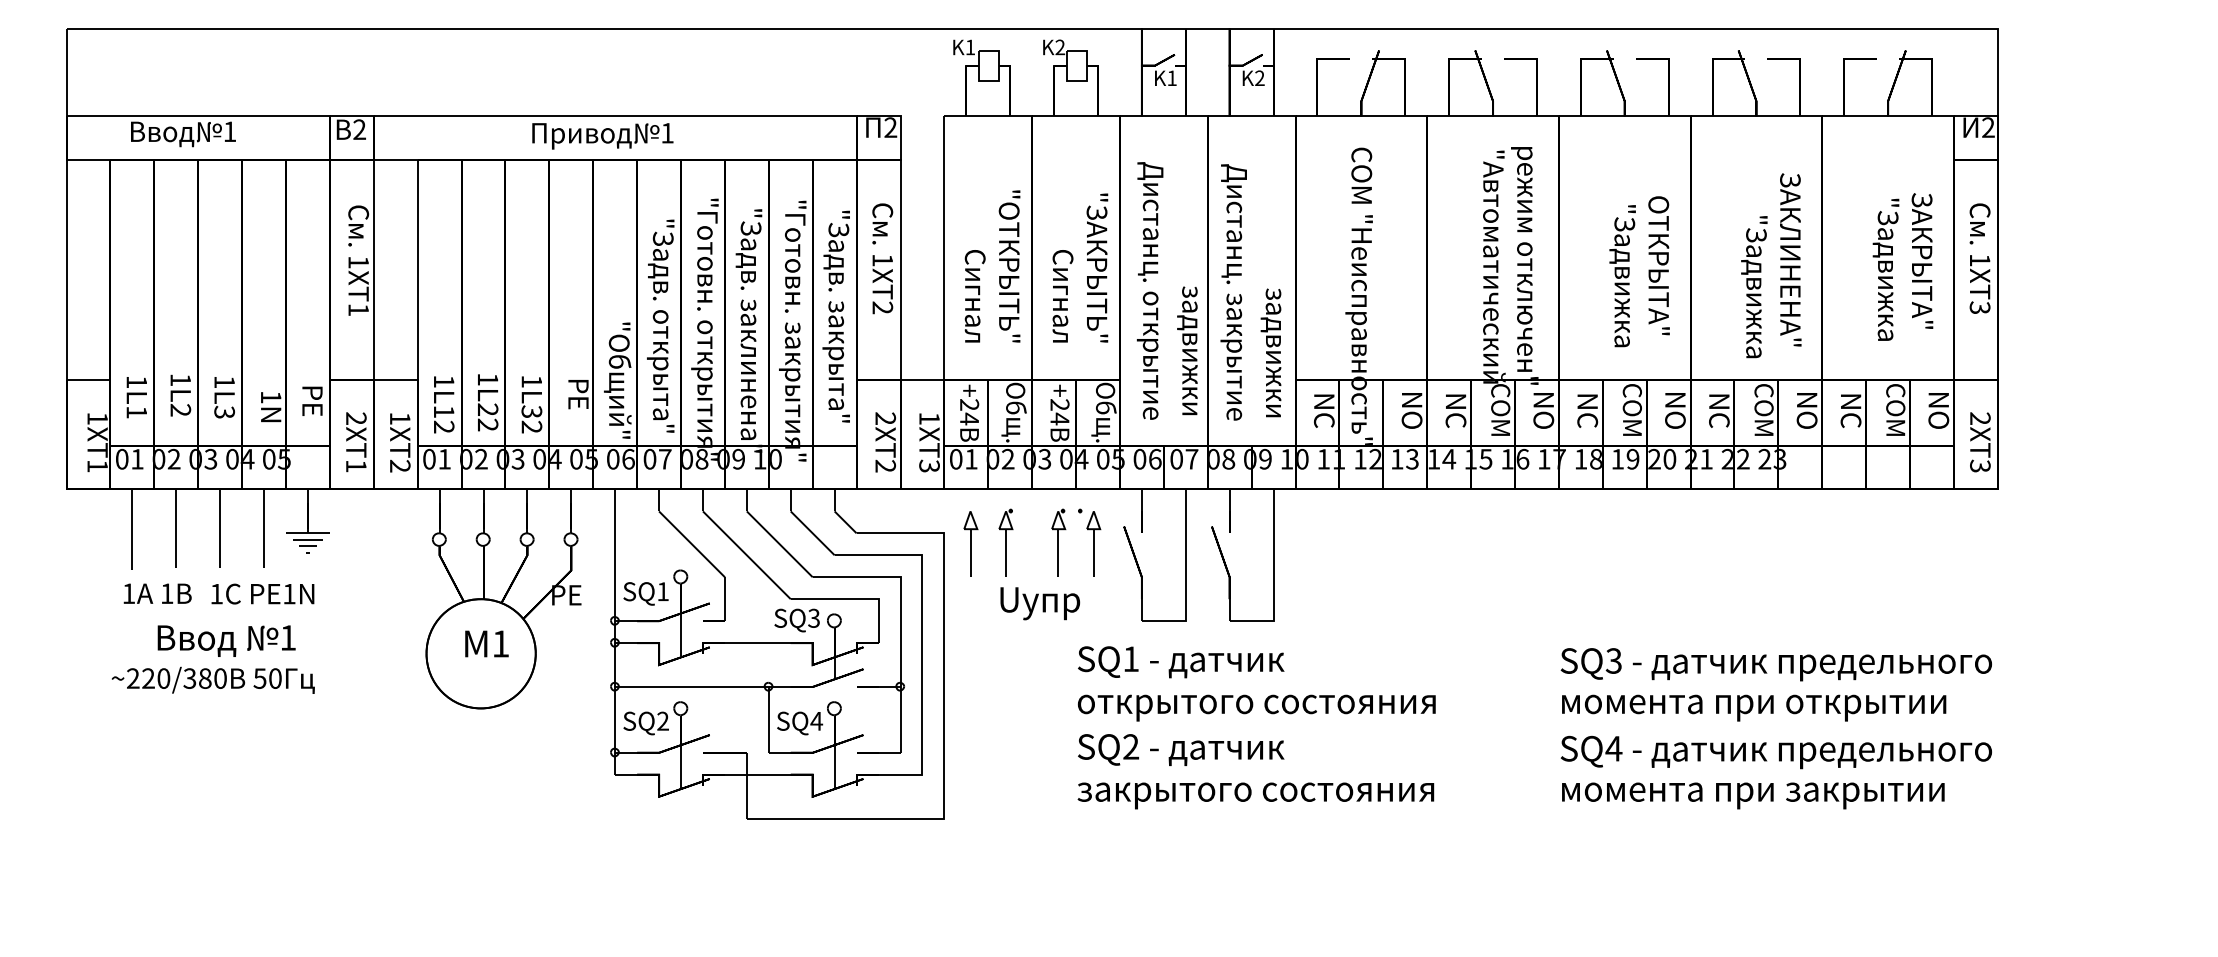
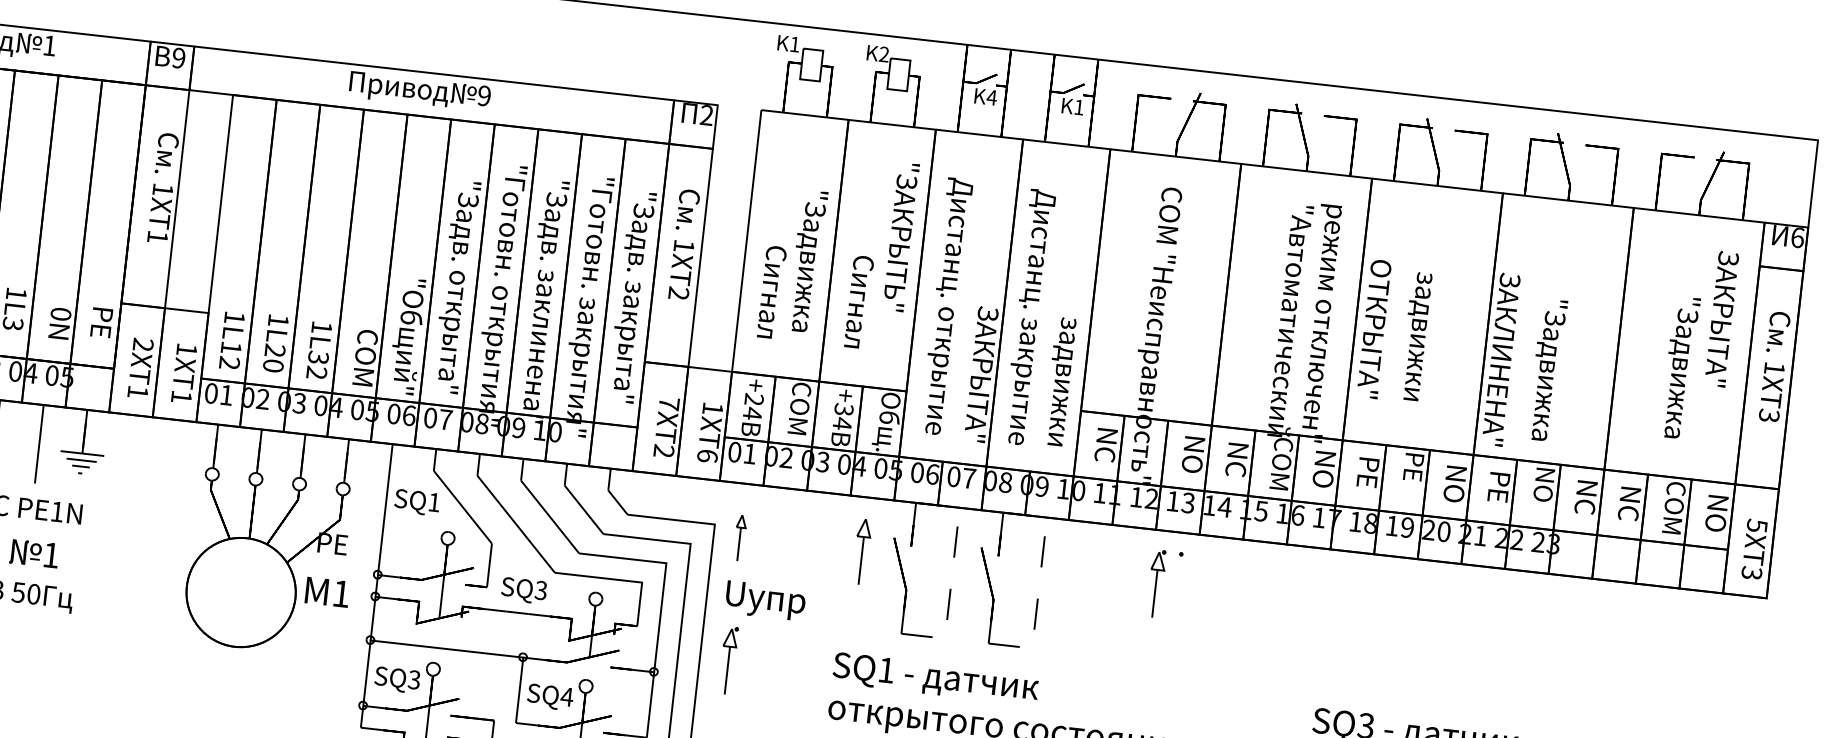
text: (1171, 77) -> (991, 96), K1 -> K4
text: (1259, 77) -> (1078, 106), K2 -> K1
text: (1988, 127) -> (1797, 237), 2 -> 6
text: (359, 129) -> (178, 57), 2 -> 9
text: (667, 132) -> (484, 95), 1 -> 9
text: (1790, 259) -> (1501, 359), moved
text: (1922, 260) -> (1722, 318), moved
text: (1658, 265) -> (1373, 328), moved
text: (1097, 267) -> (901, 236), moved
text: (1006, 272) -> (805, 272), "ОТКРЫТЬ" -> "Задвижка
text: (1622, 275) -> (1417, 343), "Задвижка -> задвижки
text: (1190, 354) -> (979, 374), задвижки -> ЗАКРЫТА"
text: (270, 397) -> (60, 314), 1N -> 0N
text: (1059, 404) -> (843, 409), +24 -> +34
text: (578, 406) -> (365, 357), РЕ -> COM
text: (1631, 409) -> (1411, 478), COM -> РЕ
text: (1763, 409) -> (1542, 492), COM -> NО
text: (1587, 411) -> (1367, 475), NС -> РЕ
text: (1719, 411) -> (1498, 489), NС -> РЕ
text: (1013, 413) -> (796, 413), Общ. -> COM
text: (885, 418) -> (669, 403), 2 -> 7
text: (1980, 418) -> (1757, 525), 2 -> 5
text: (1807, 420) -> (1585, 508), NО -> NС
text: (487, 424) -> (273, 365), 1L22 -> 1L20
text: (400, 465) -> (181, 396), 2 -> 1
text: (929, 465) -> (707, 455), 3 -> 6
part: (1005, 542) -> (728, 659), moved
part: (1058, 542) -> (1156, 583), moved
part: (970, 543) -> (739, 537), size x0.7
line: (1185, 555) -> (952, 573), solid -> dashed
line: (1273, 555) -> (1039, 583), solid -> dashed
text: (645, 593) -> (416, 502), moved
text: (1040, 603) -> (765, 600), moved
text: (796, 620) -> (523, 590), moved
text: (486, 643) -> (327, 591), moved
text: (662, 721) -> (413, 680), SQ2 -> SQ3

